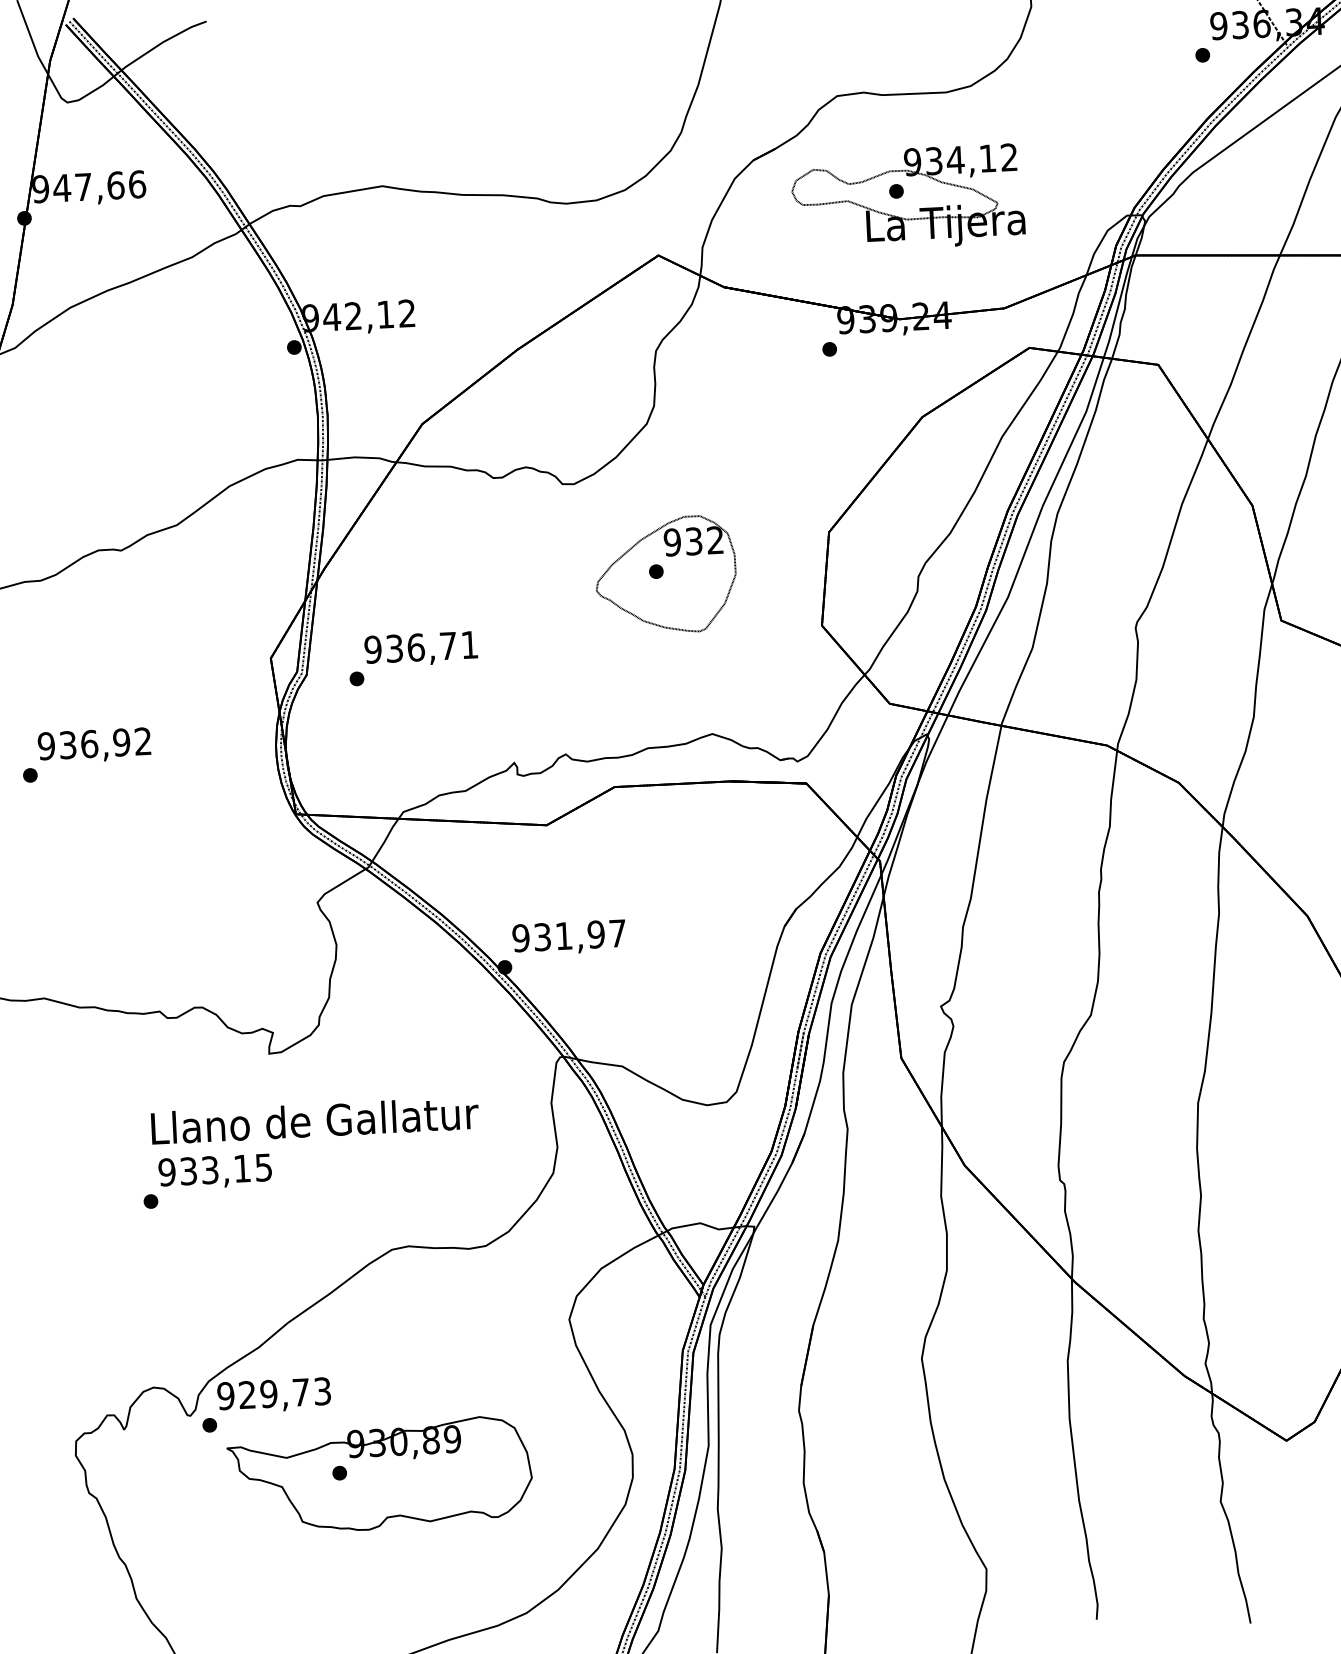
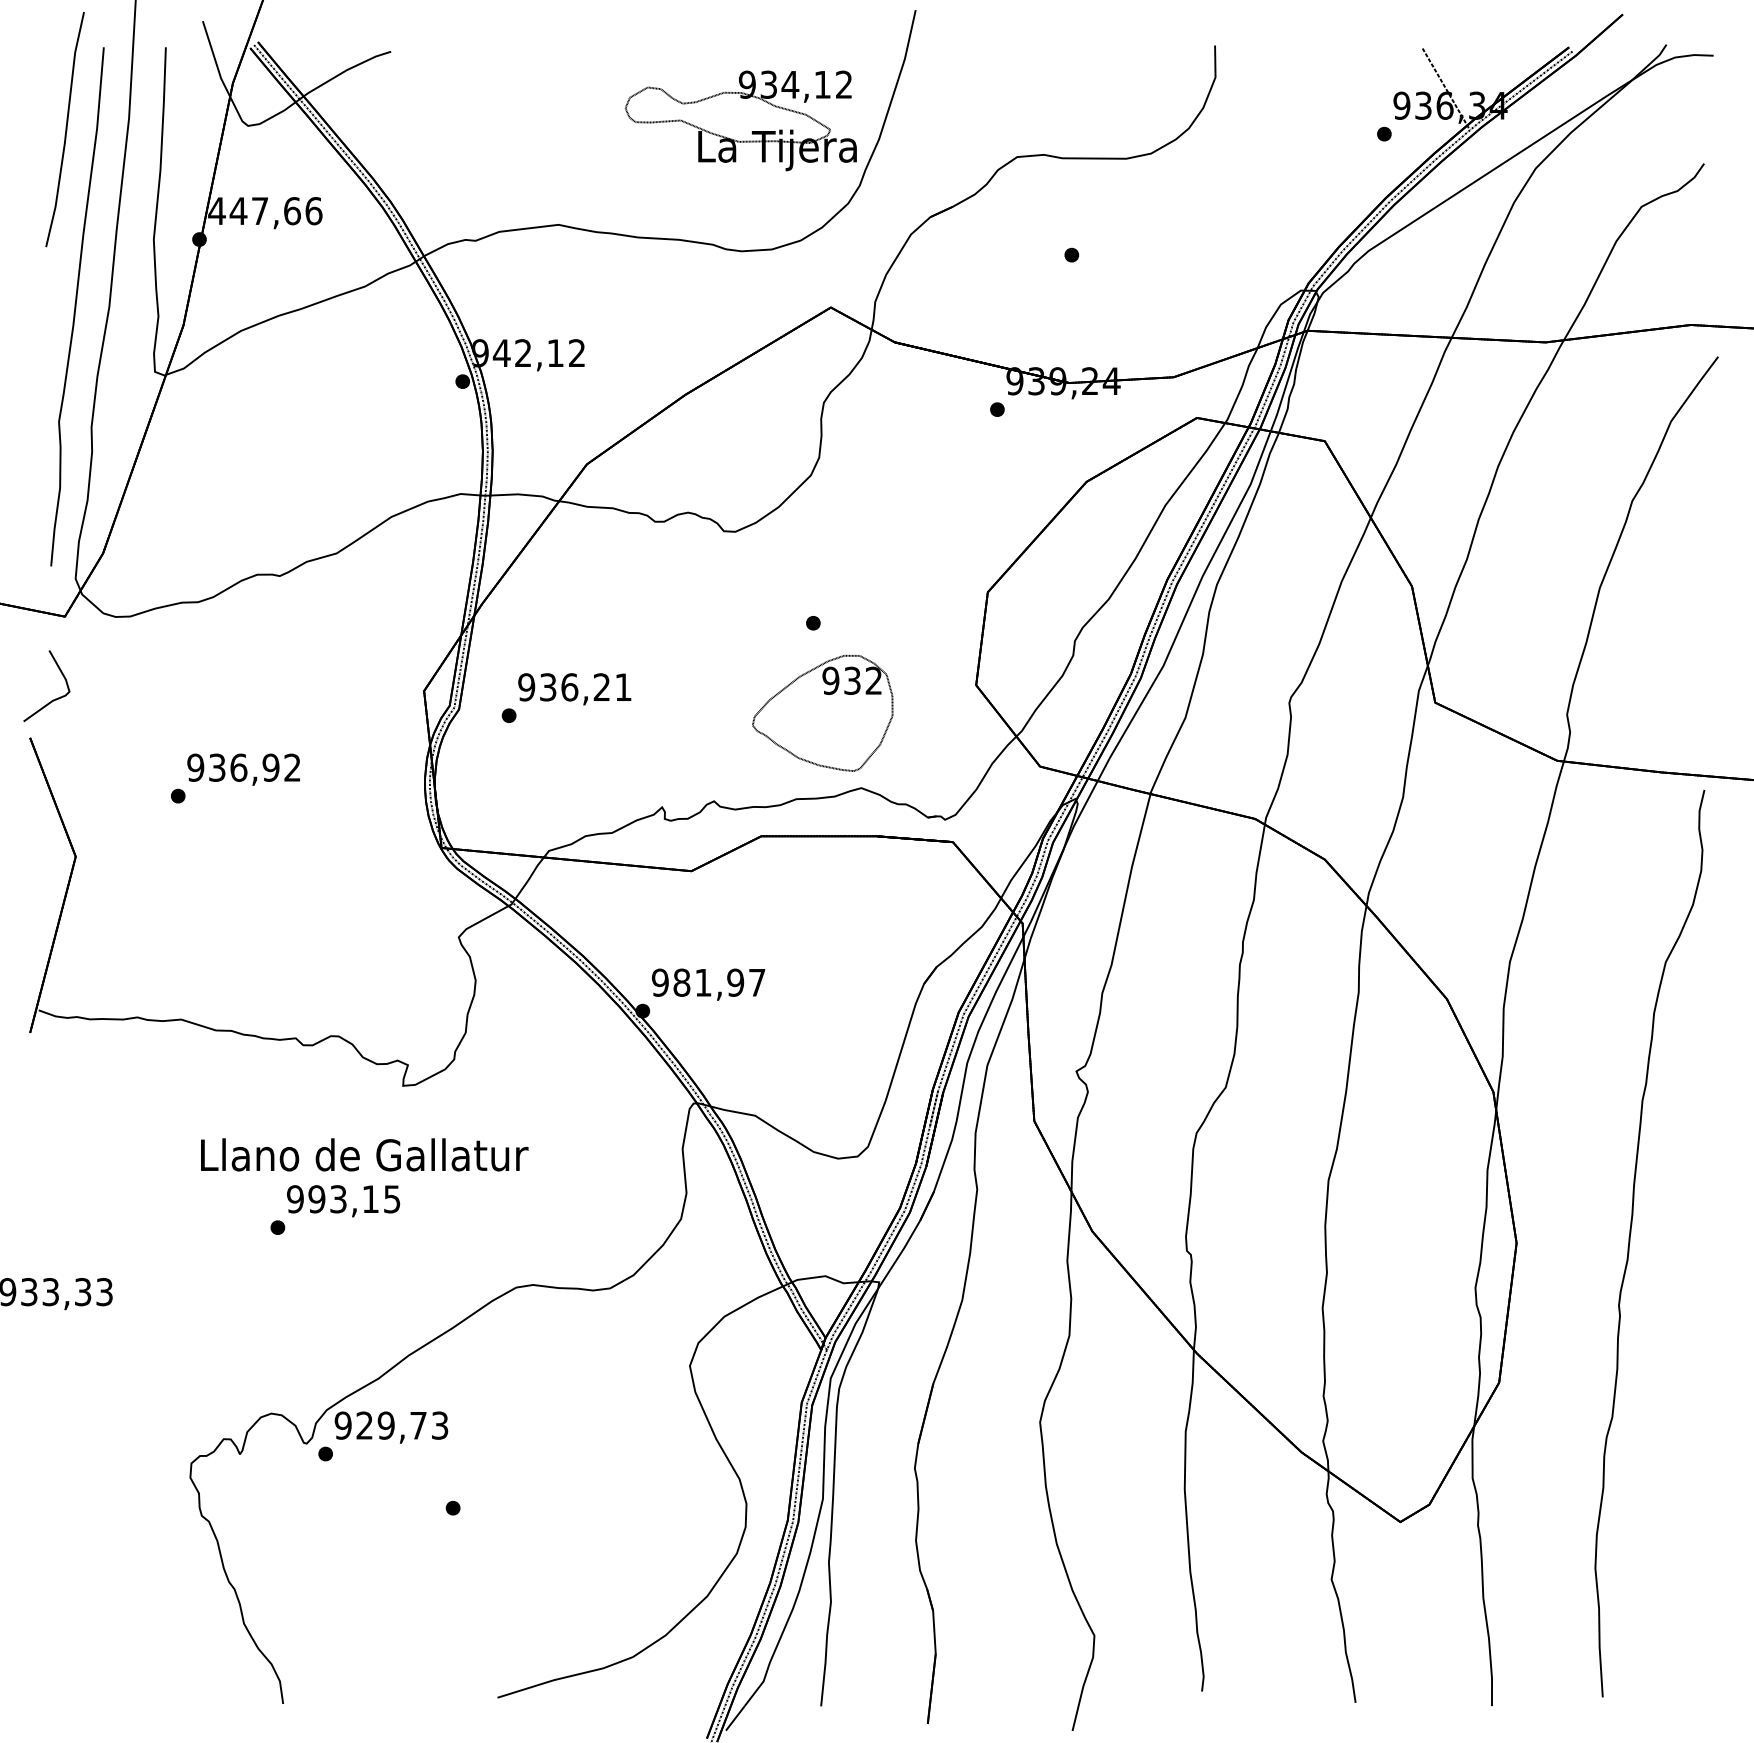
text: (40, 189) -> (216, 211), 947,66 -> 447,66
part: (907, 198) -> (740, 120), moved
part: (665, 574) -> (822, 712), moved
text: (447, 645) -> (601, 686), 936,71 -> 936,21
text: (542, 936) -> (681, 982), 931,97 -> 981,97
text: (314, 1120) -> (364, 1154), moved
text: (188, 1171) -> (316, 1199), 933,15 -> 993,15
part: (380, 1475) -> (493, 1512), removed

